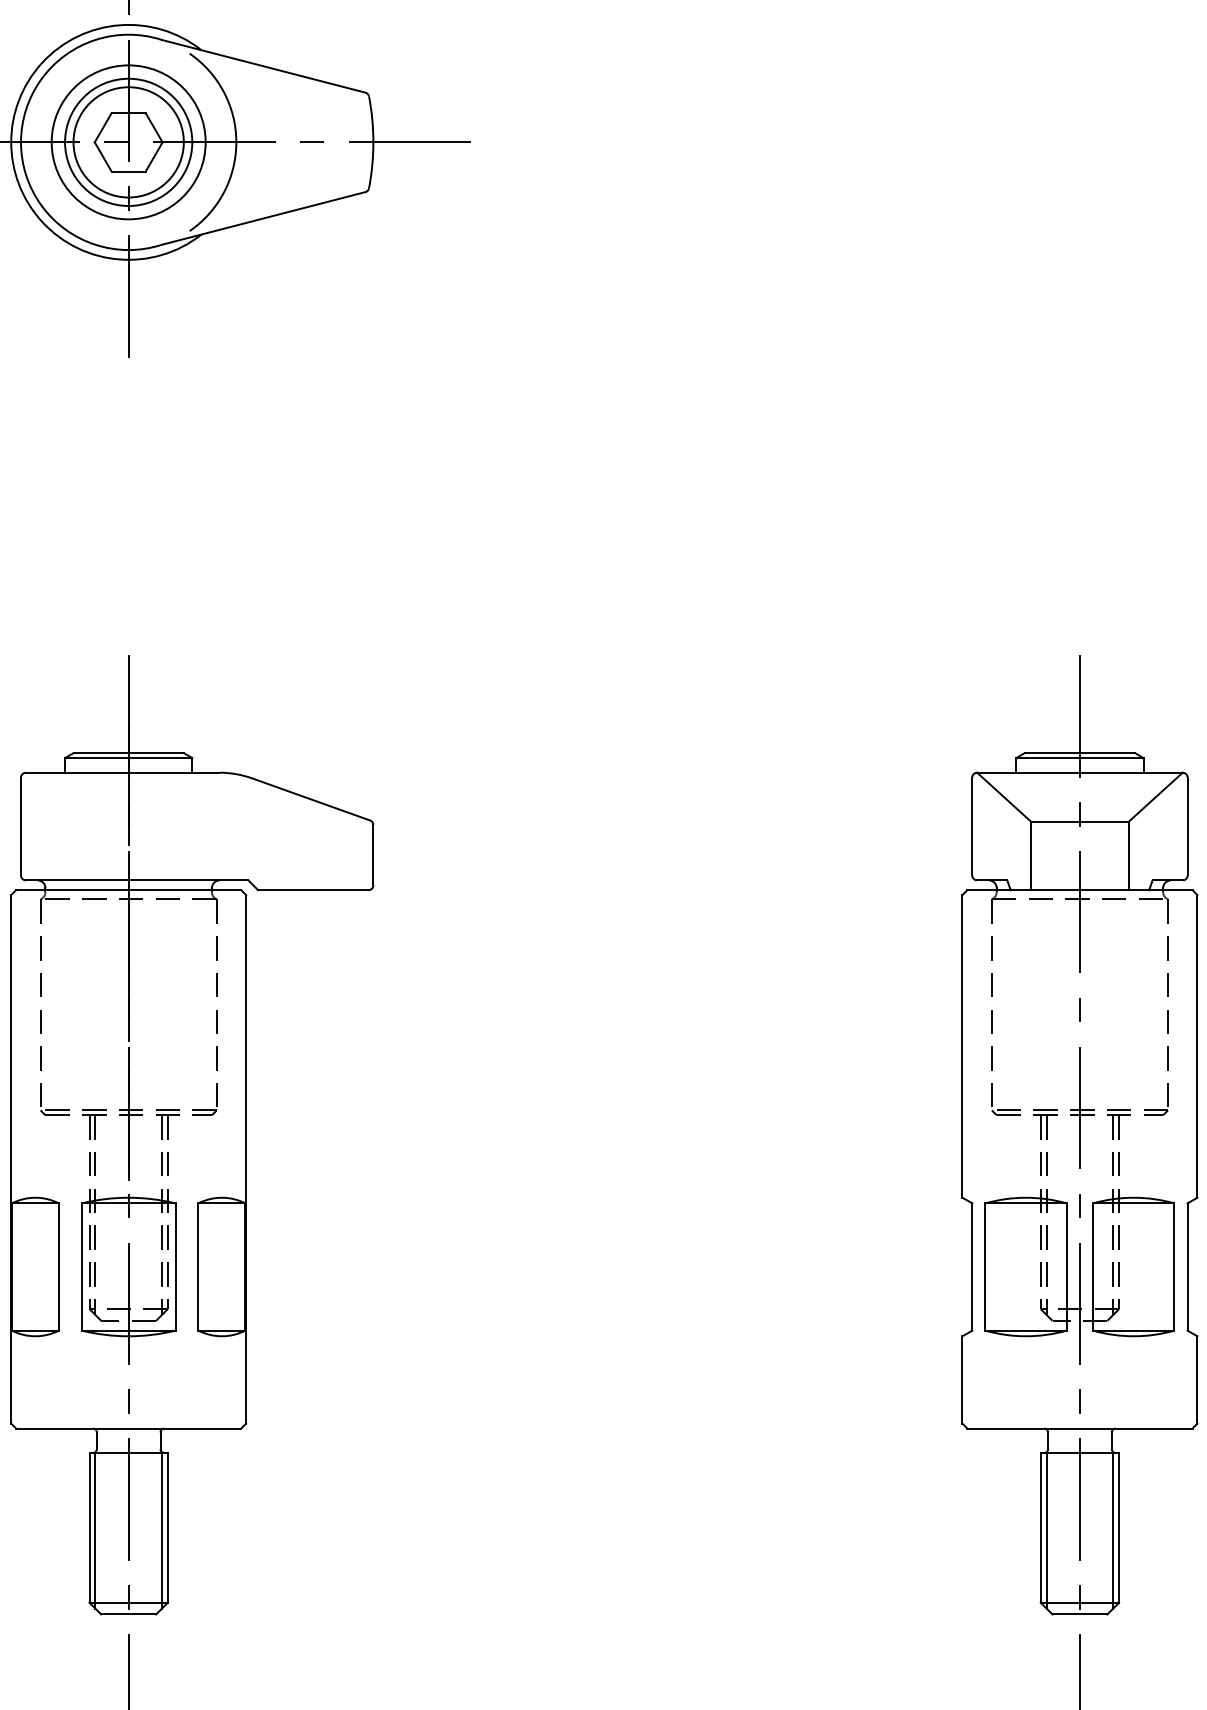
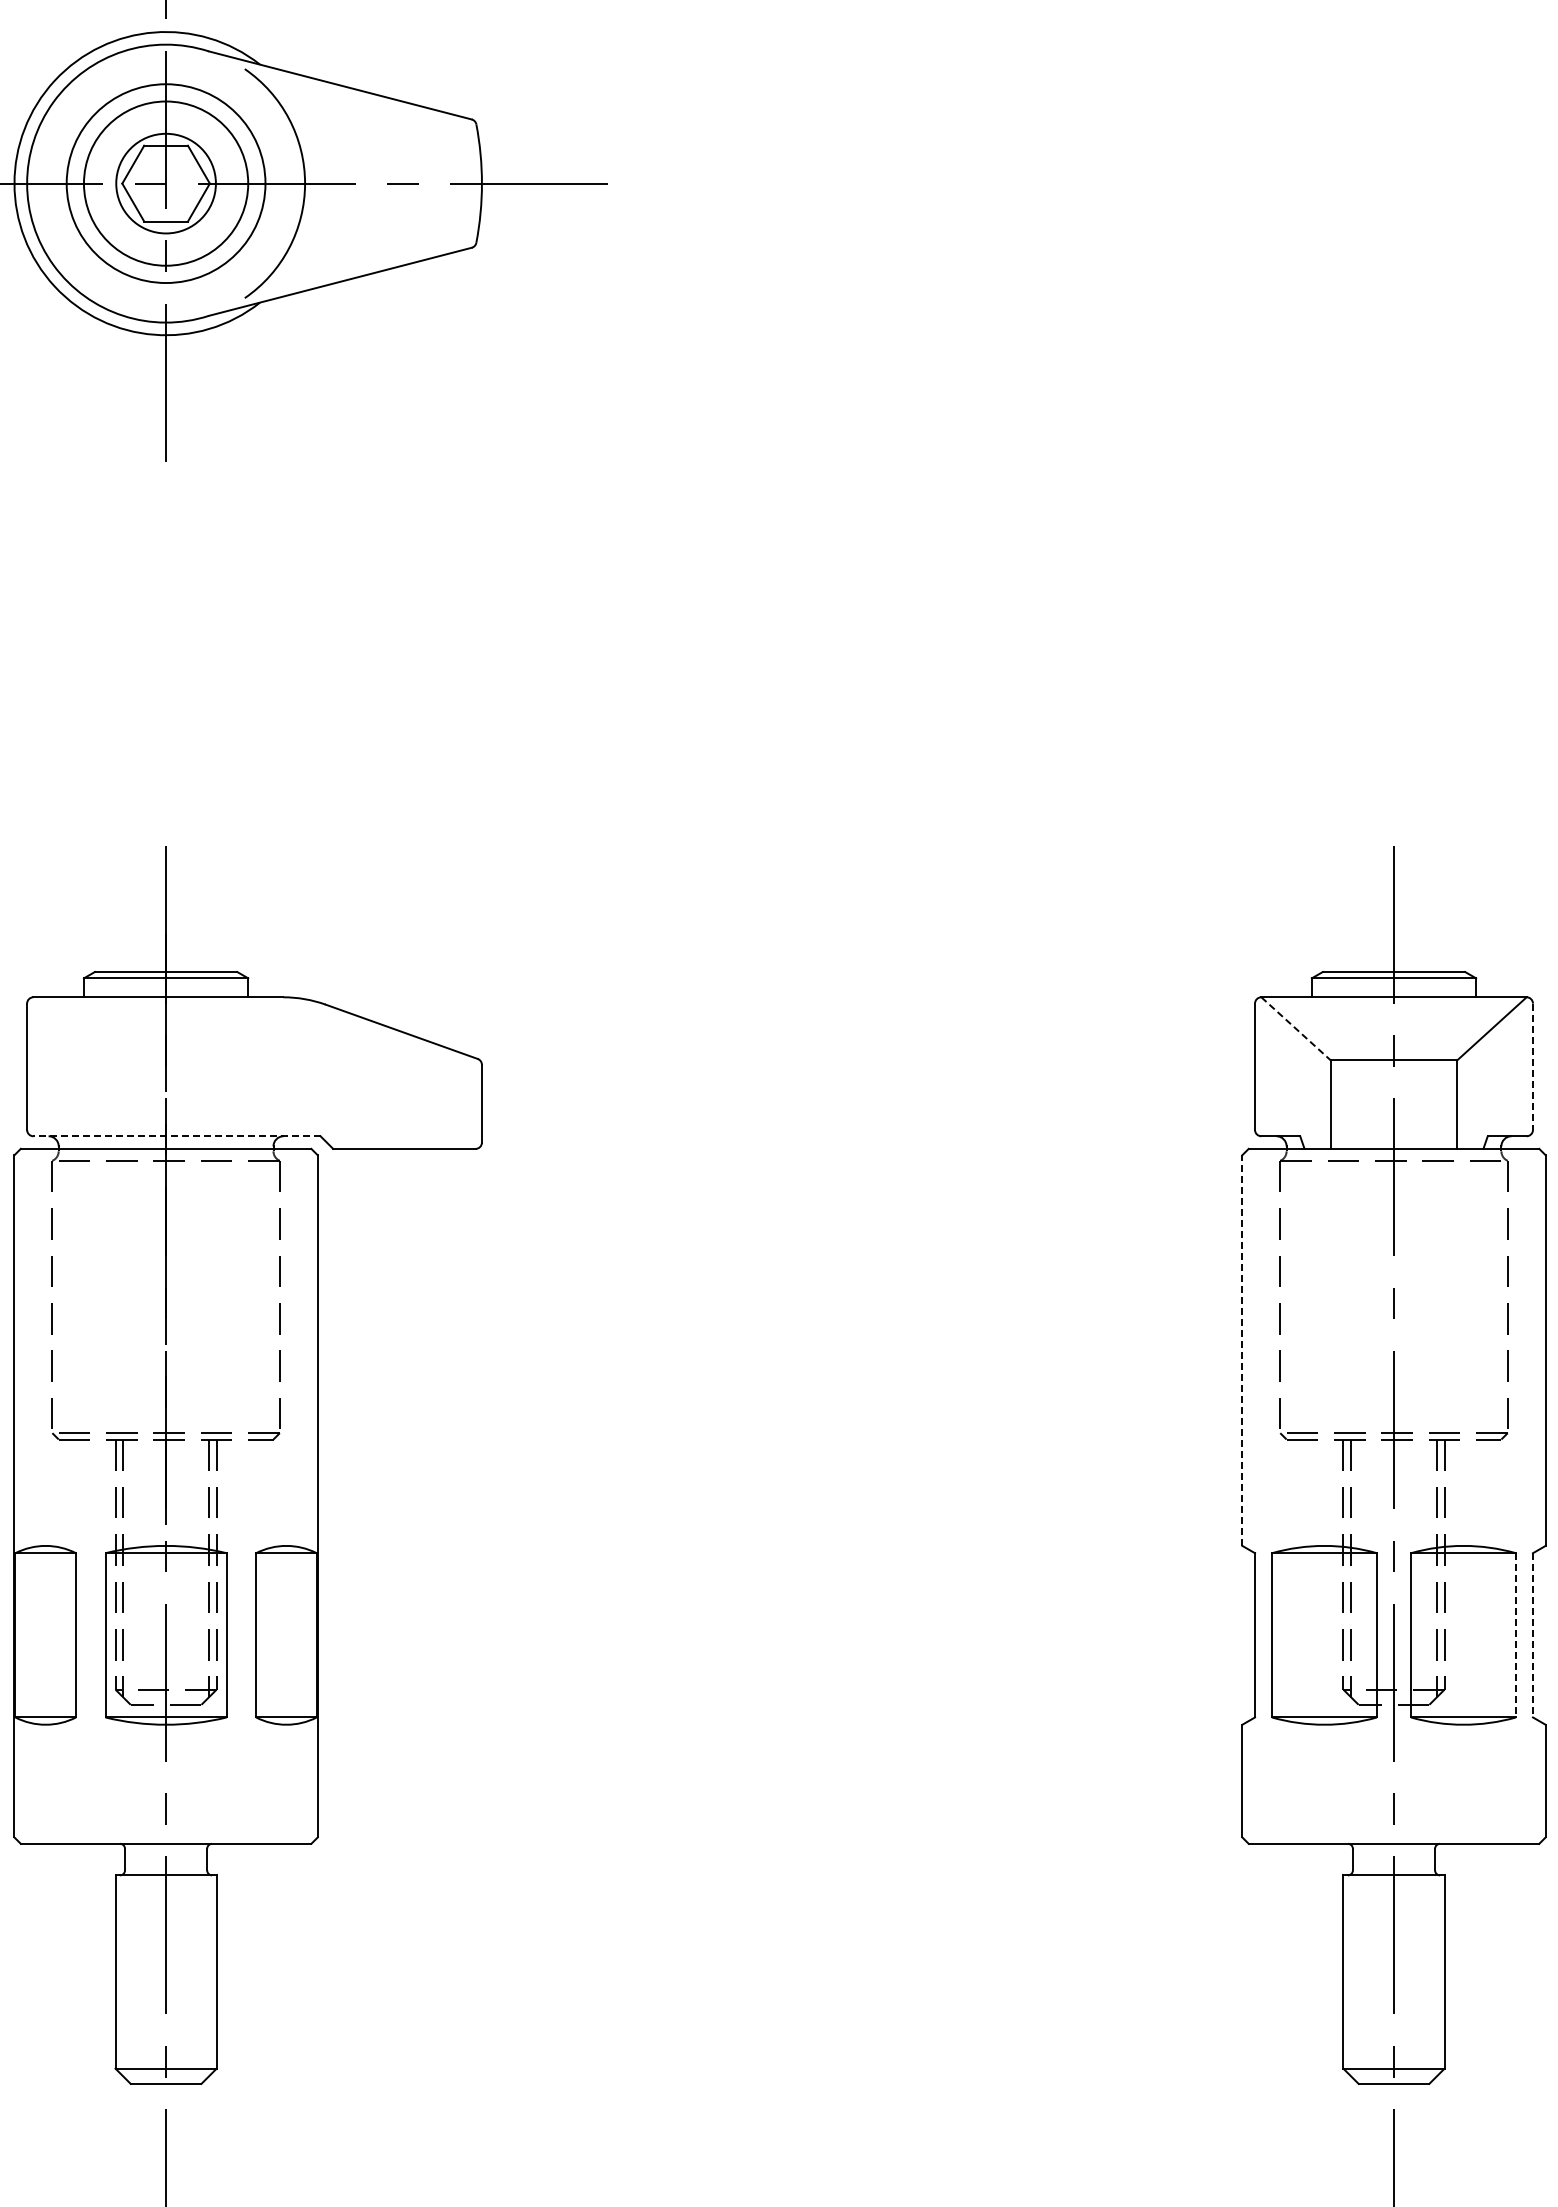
circle: (128, 142) -> (165, 183), size x0.7
line: (1004, 796) -> (1296, 1028), solid -> dashed
line: (1187, 827) -> (1532, 1067), solid -> dashed
line: (137, 880) -> (177, 1136), solid -> dashed
line: (962, 1046) -> (1242, 1350), solid -> dashed
line: (1174, 1267) -> (1515, 1635), solid -> dashed
line: (1187, 1267) -> (1532, 1635), solid -> dashed
line: (95, 1530) -> (123, 1975), removed
line: (162, 1530) -> (209, 1975), removed
line: (1047, 1530) -> (1351, 1975), removed
line: (1112, 1530) -> (1436, 1975), removed

